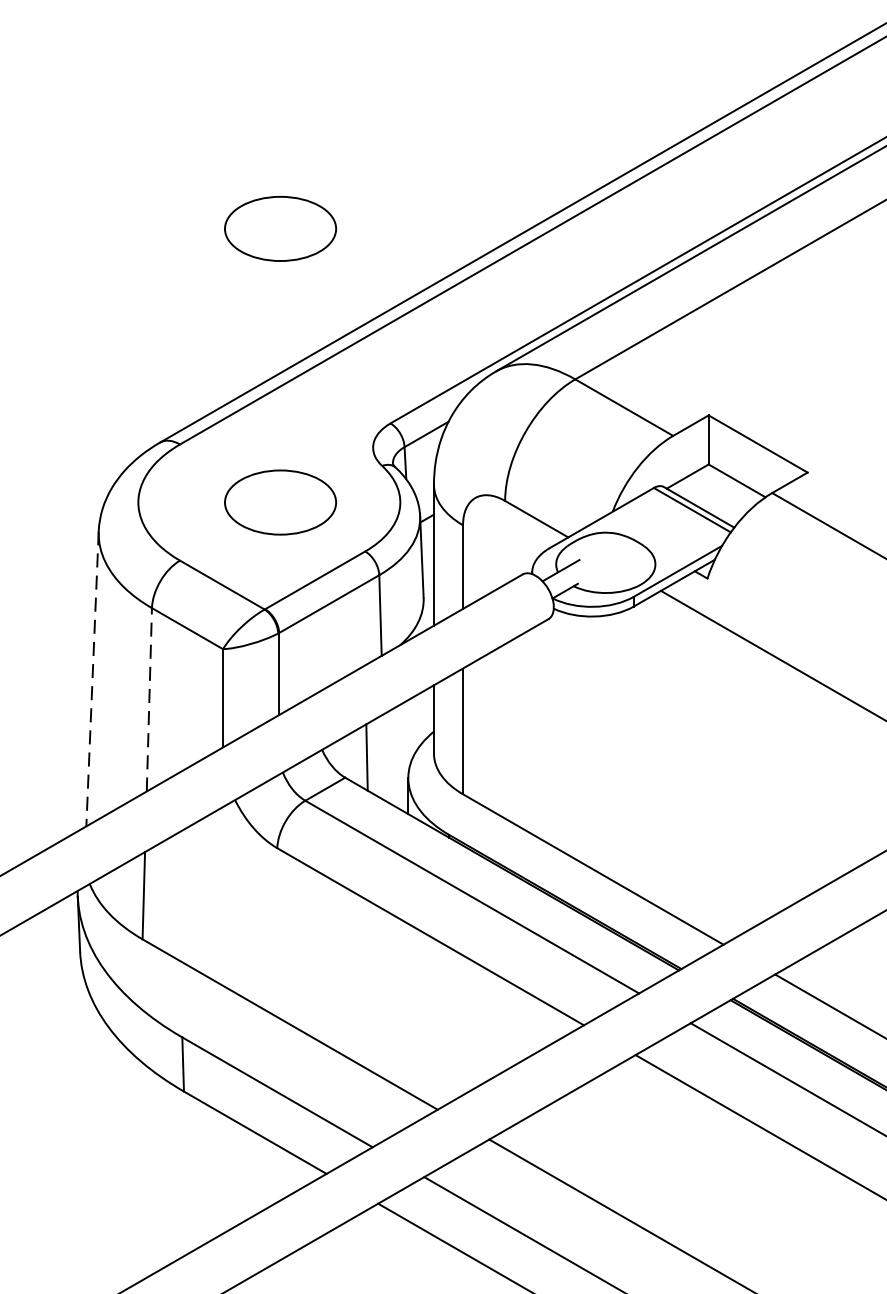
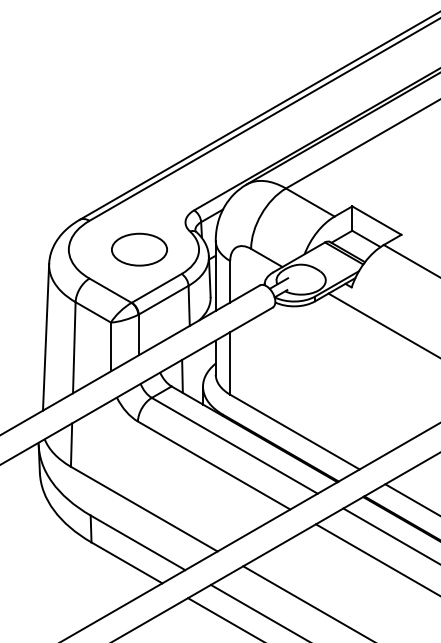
part: (280, 228) -> (139, 113), removed
line: (93, 679) -> (46, 337), dashed -> solid
line: (149, 699) -> (74, 347), dashed -> solid

